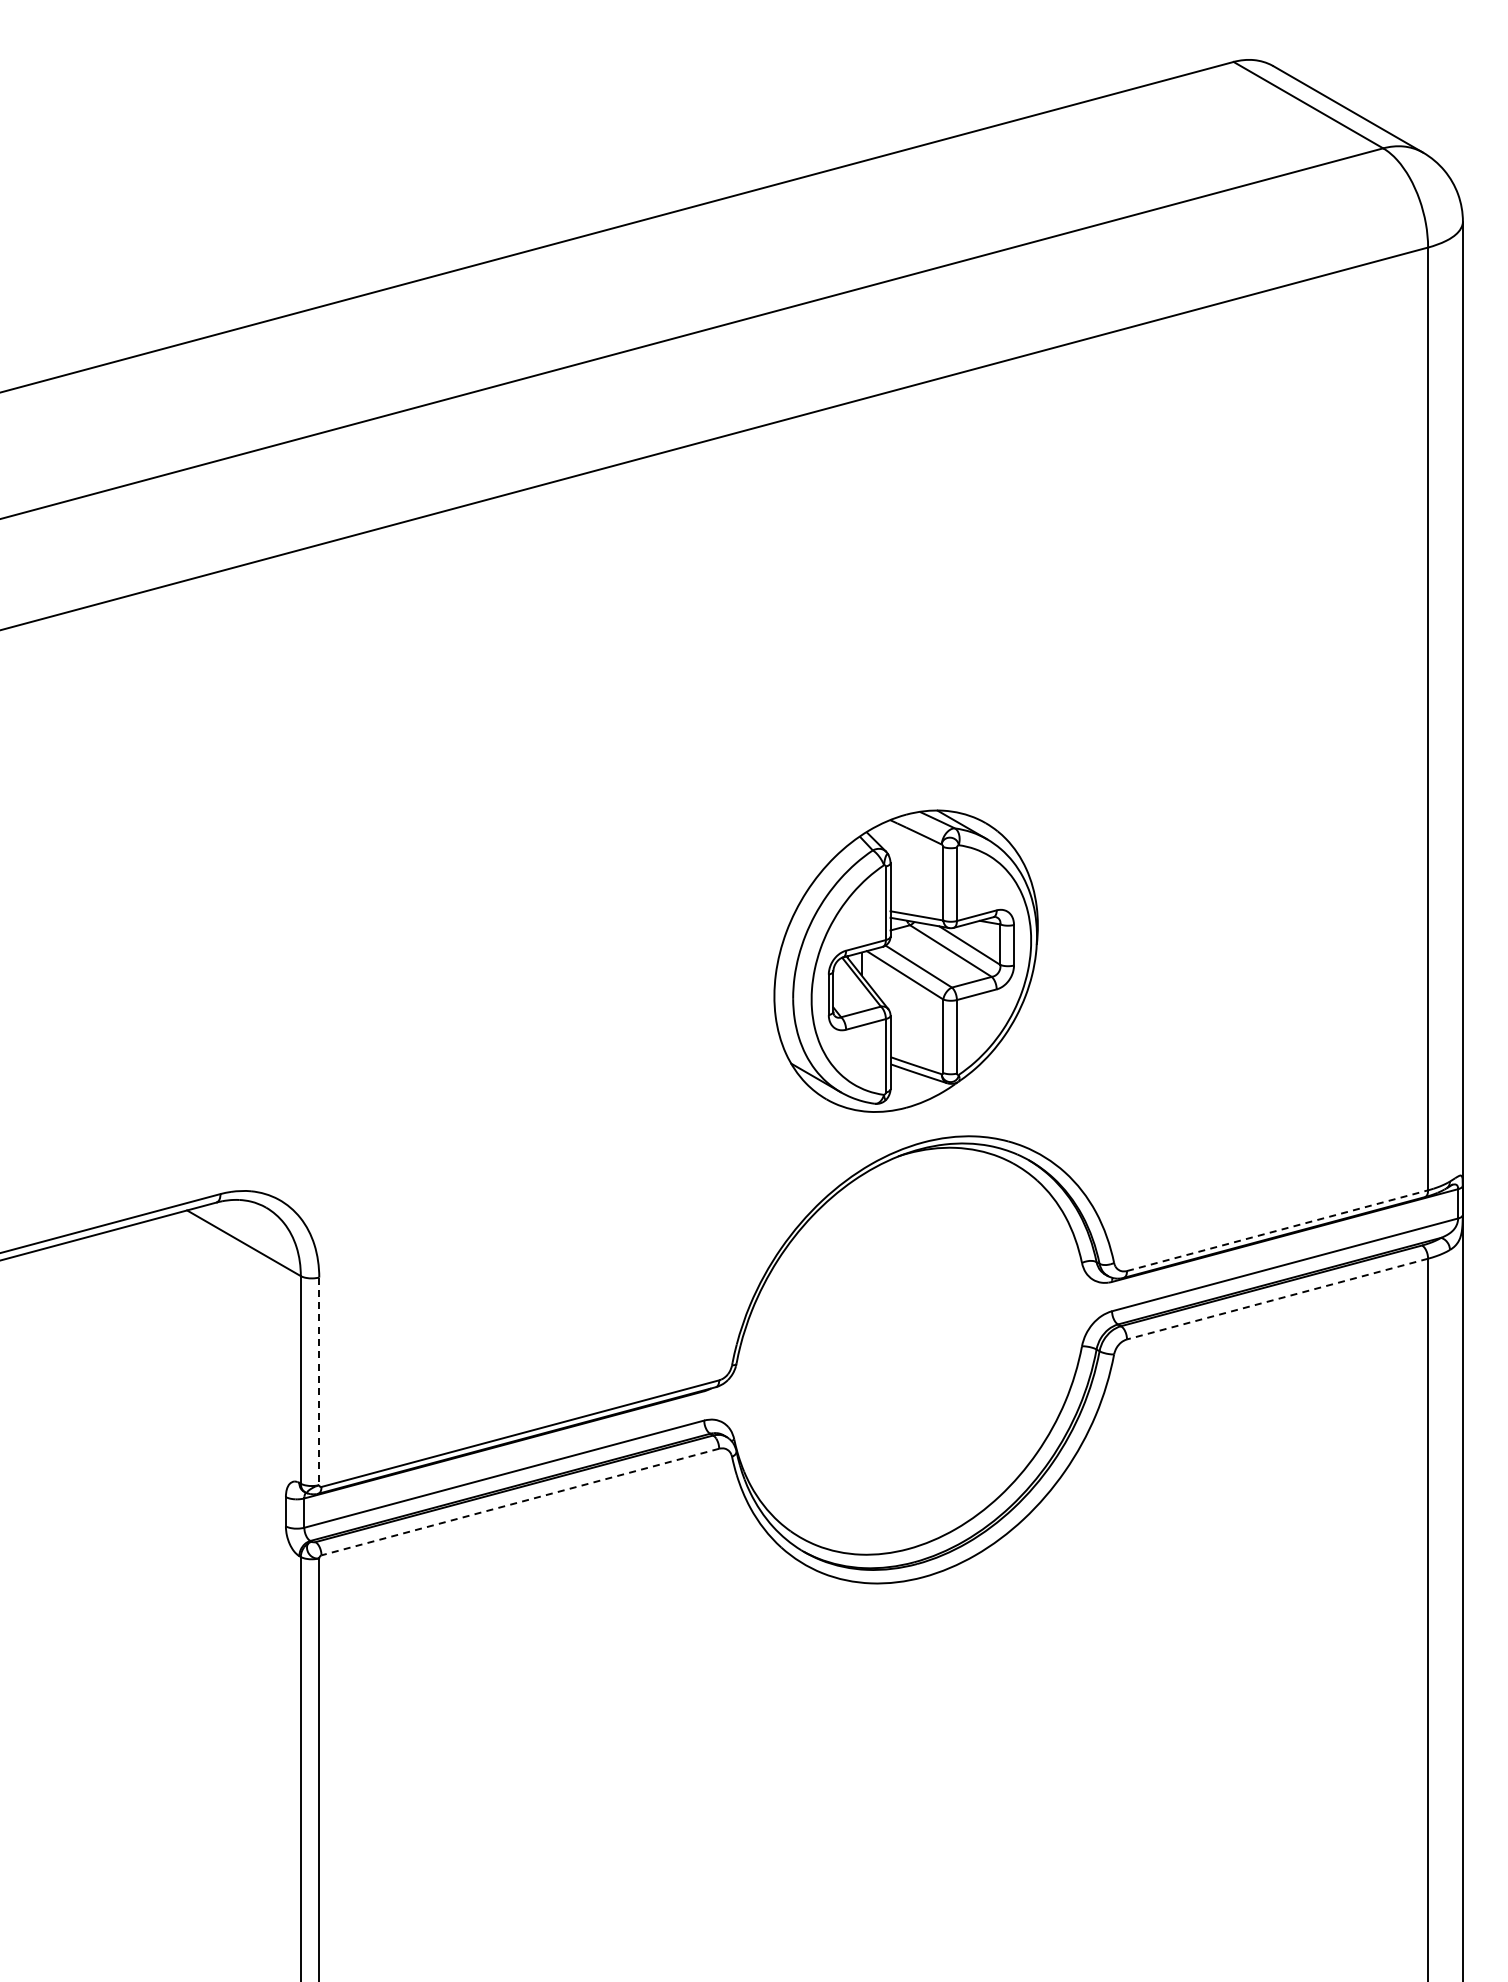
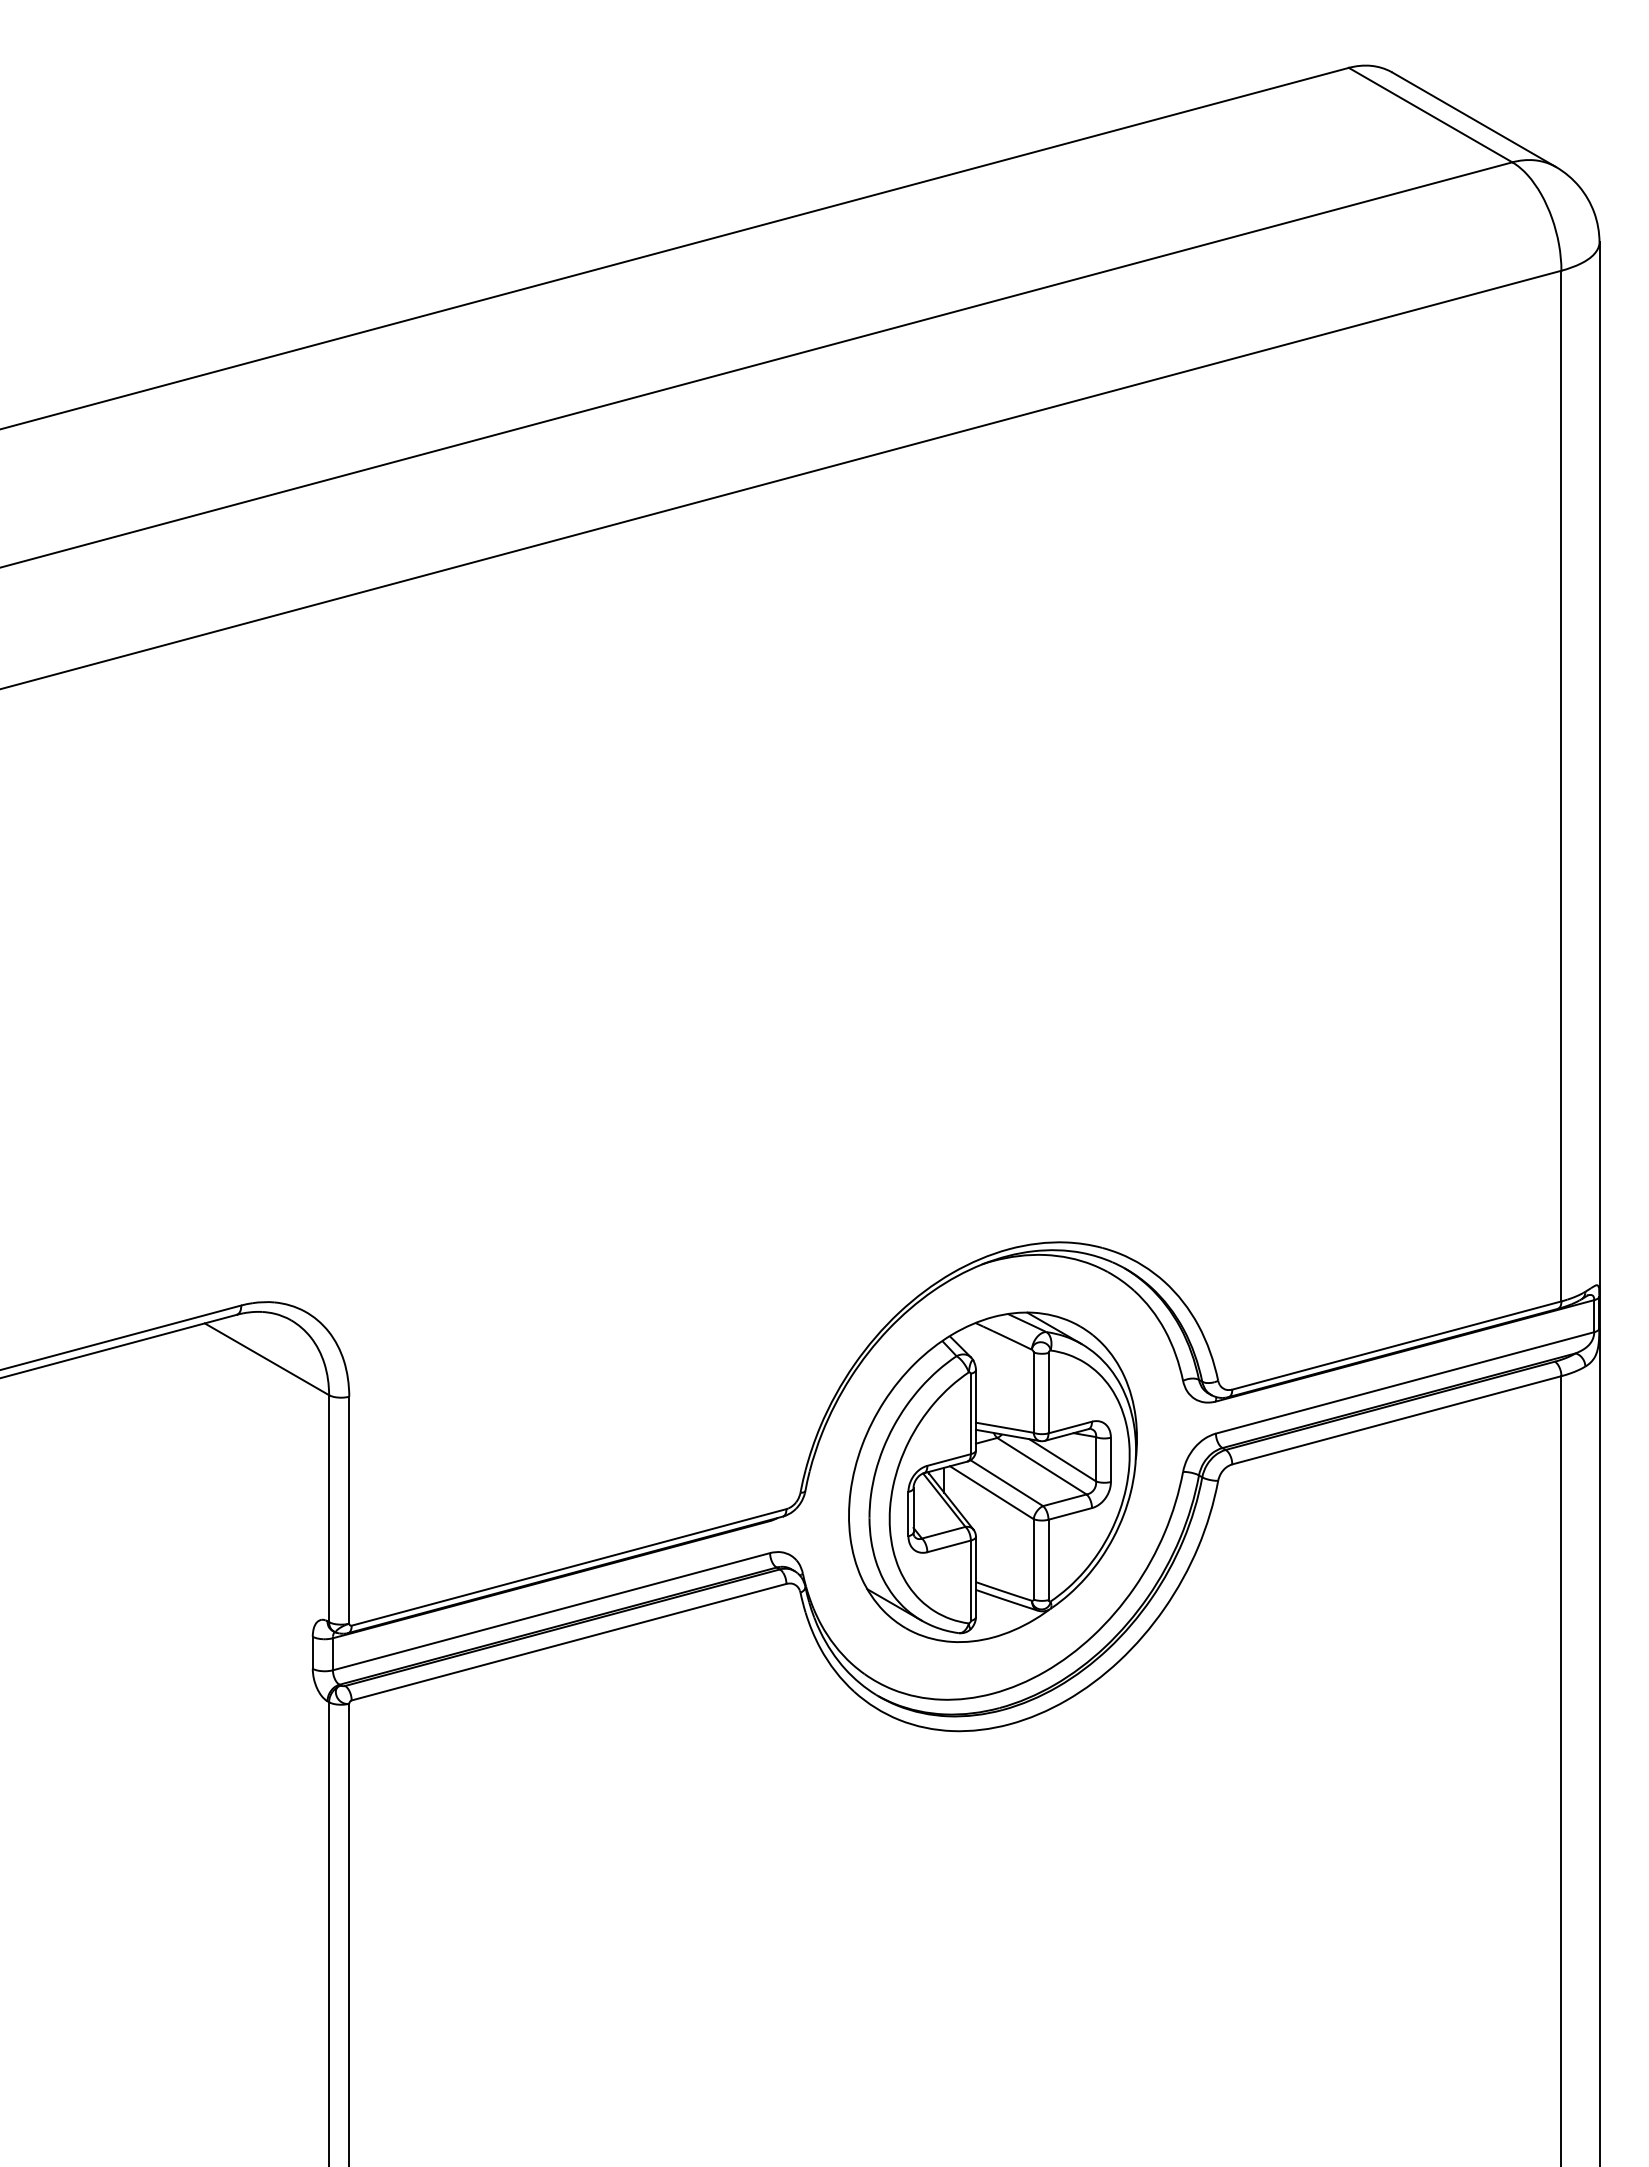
part: (905, 960) -> (992, 1476), moved
line: (1277, 1230) -> (1396, 1345), dashed -> solid
line: (1277, 1299) -> (1396, 1420), dashed -> solid
line: (319, 1381) -> (349, 1510), dashed -> solid
line: (520, 1502) -> (569, 1642), dashed -> solid

